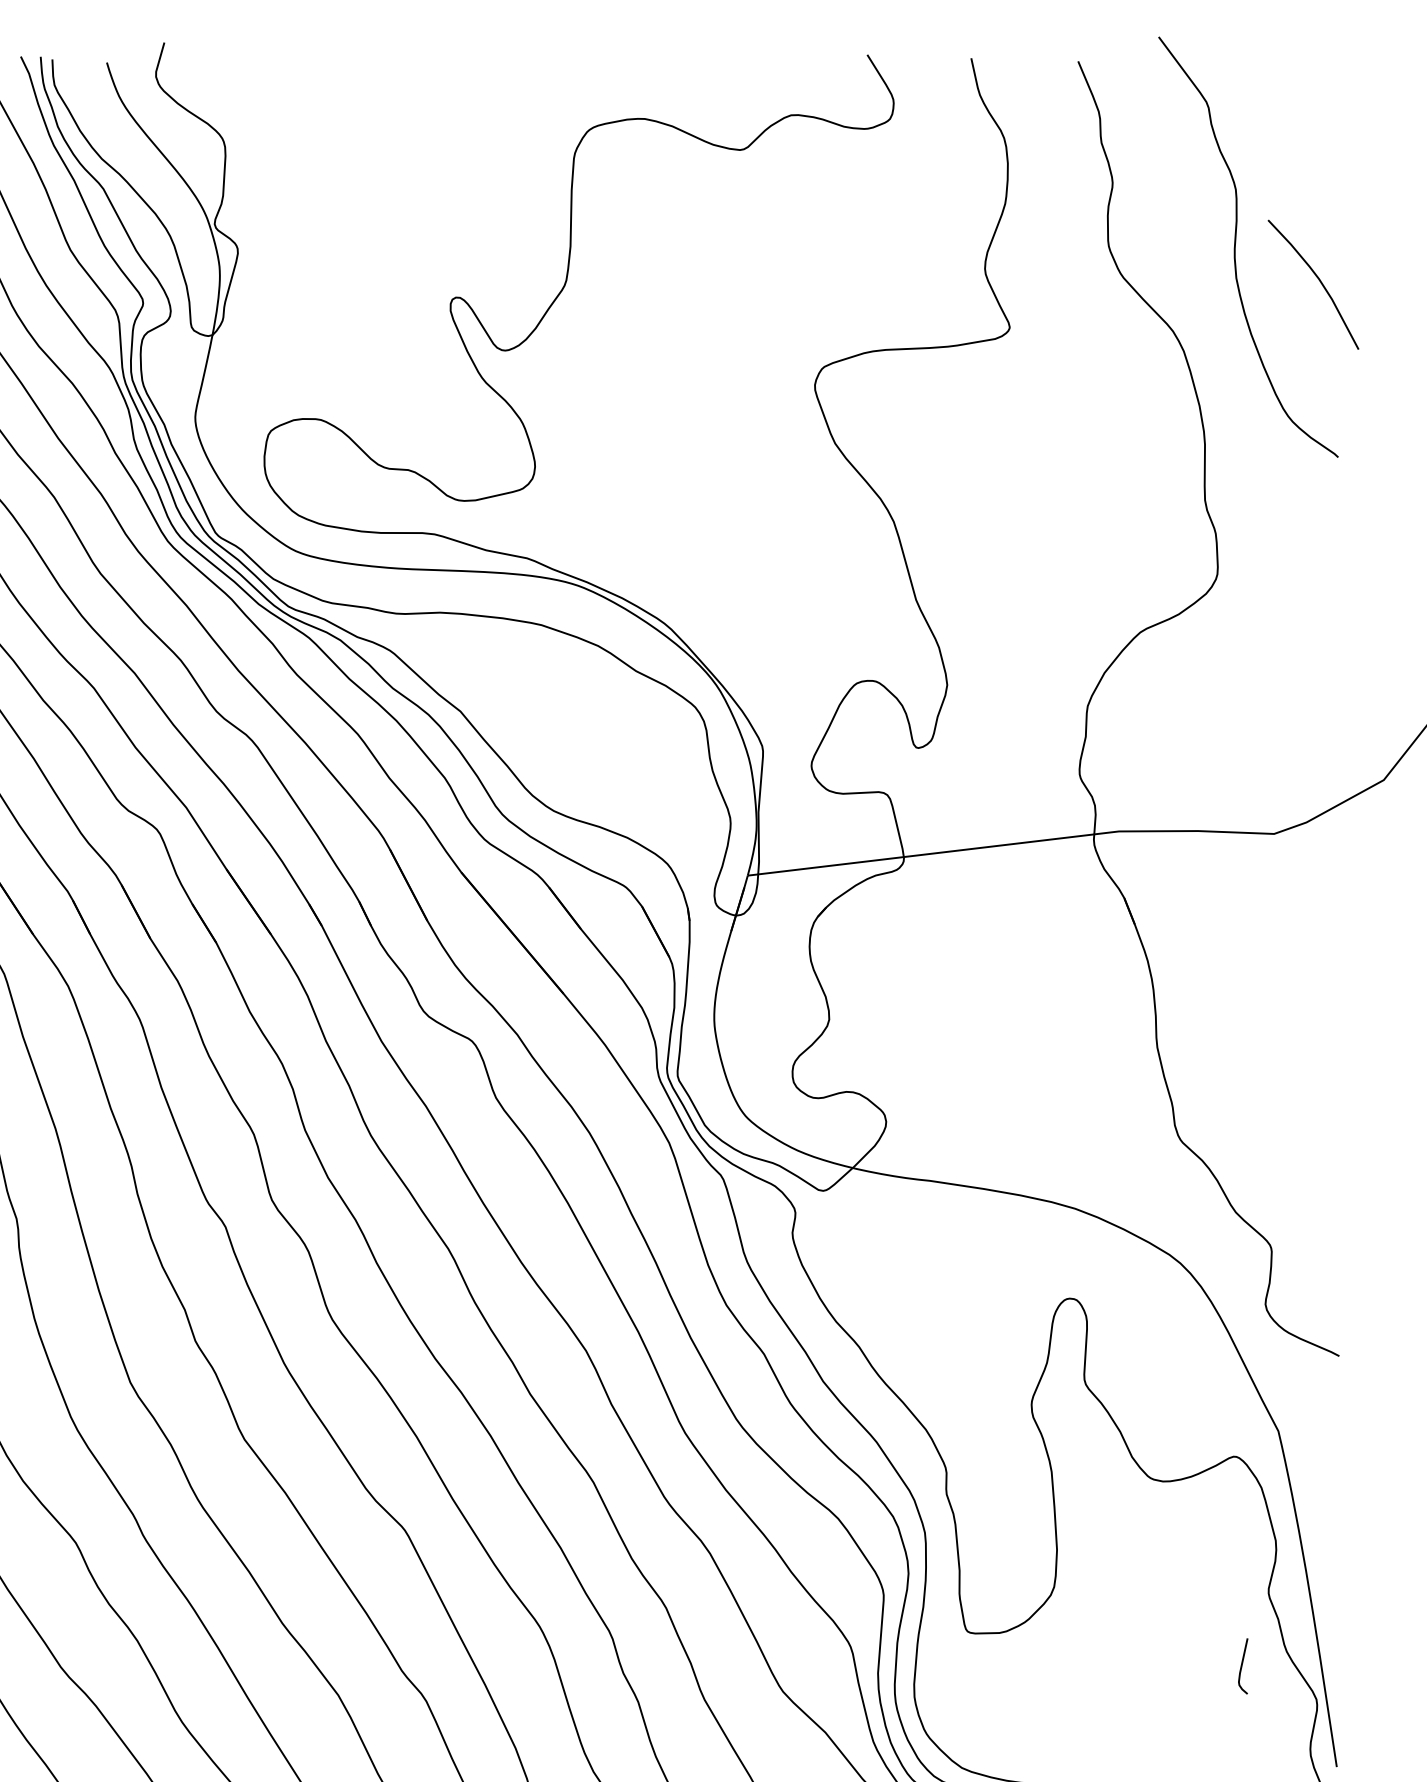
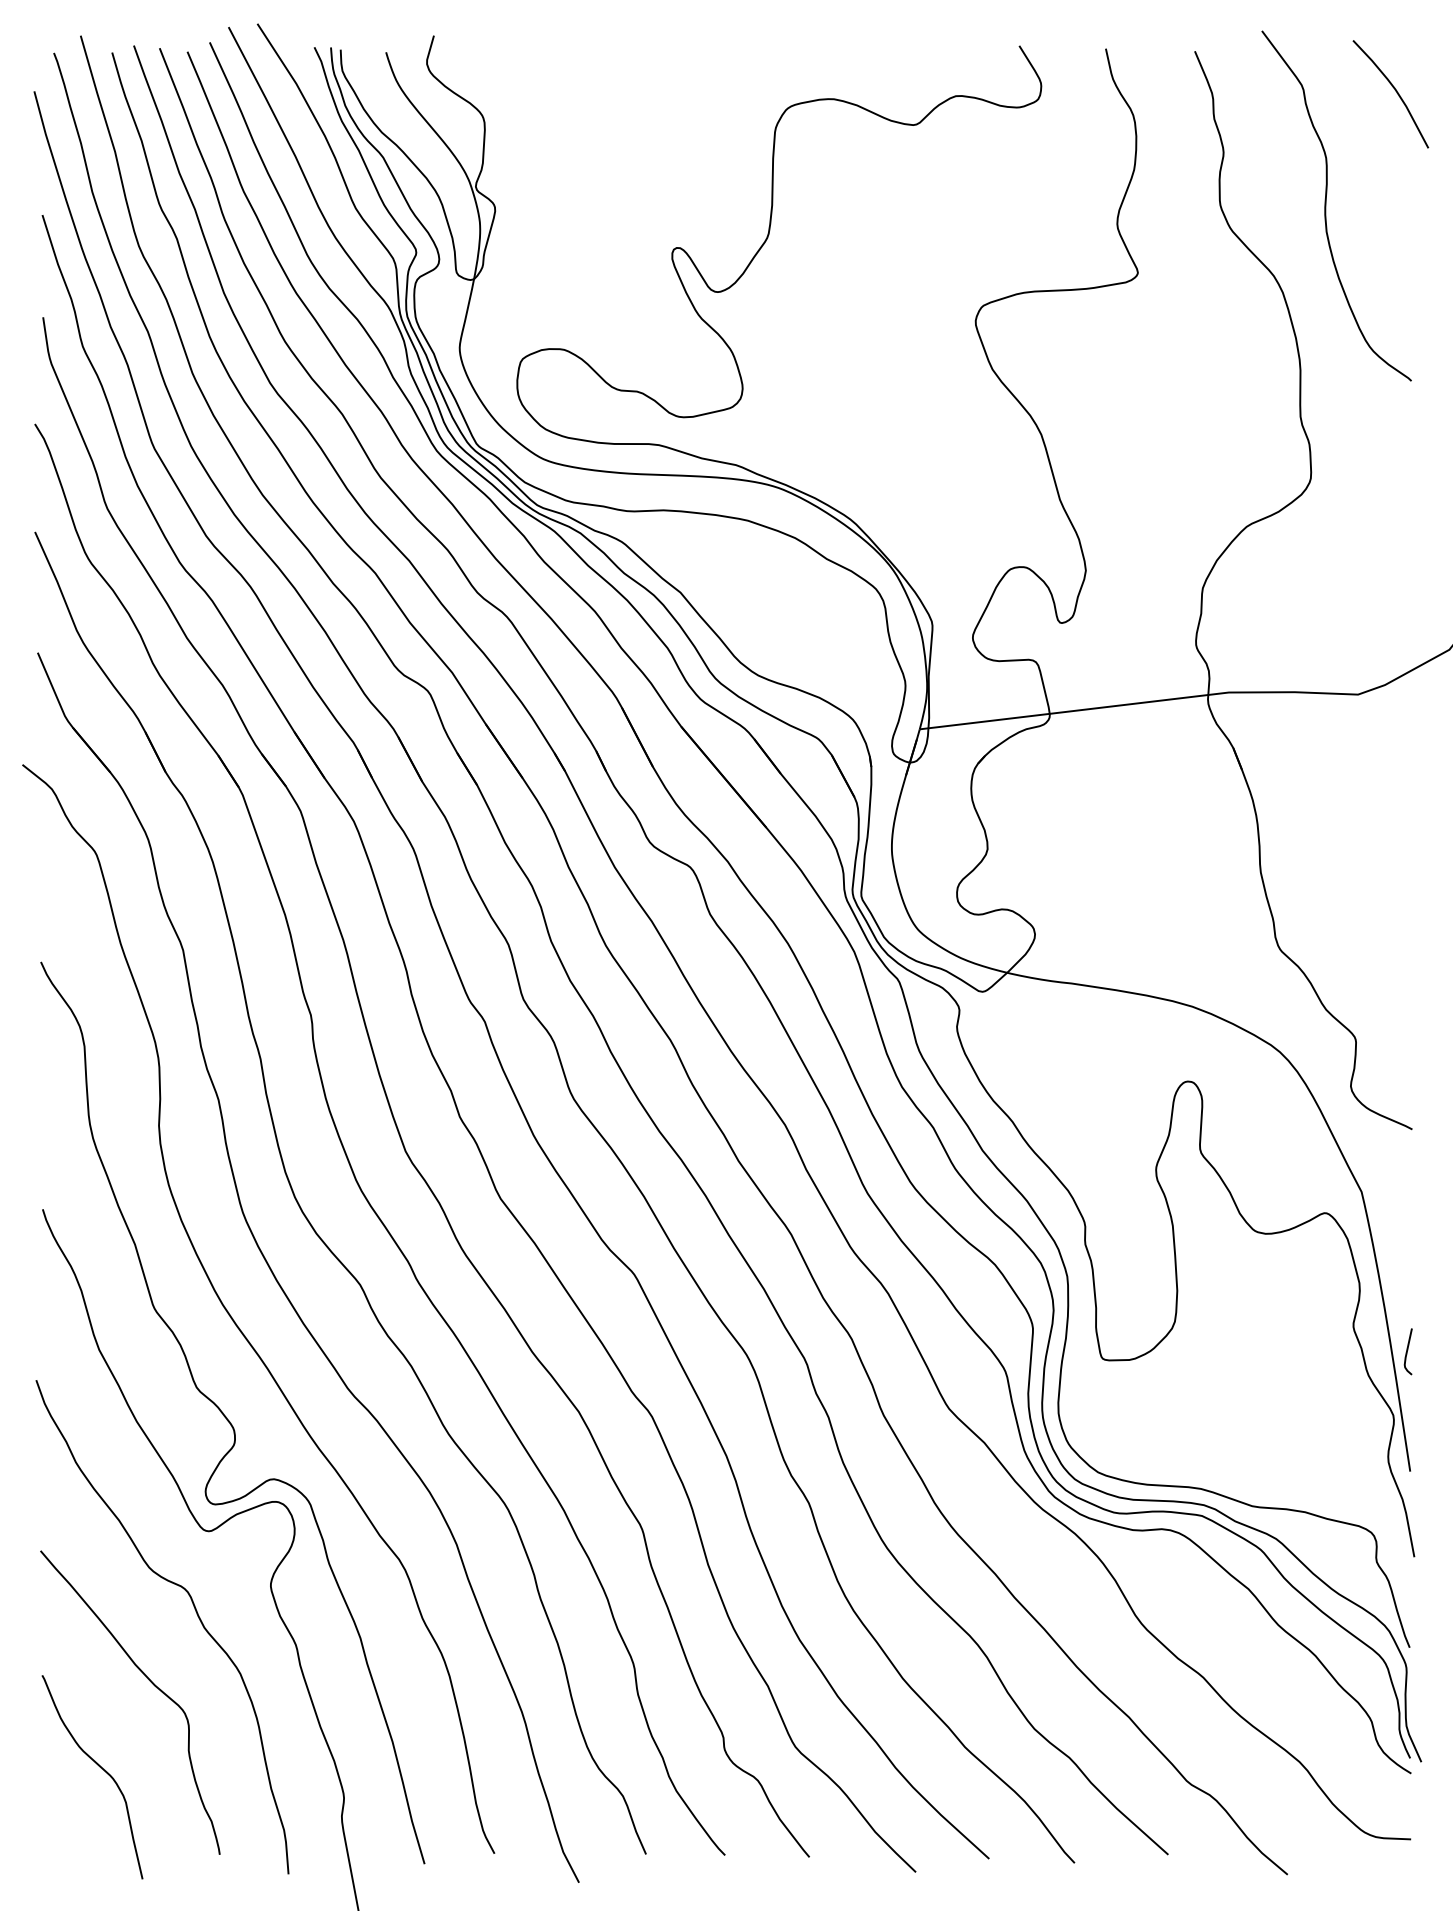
curve: (1319, 281) -> (1395, 91), moved
curve: (1242, 1666) -> (1407, 1351), moved

